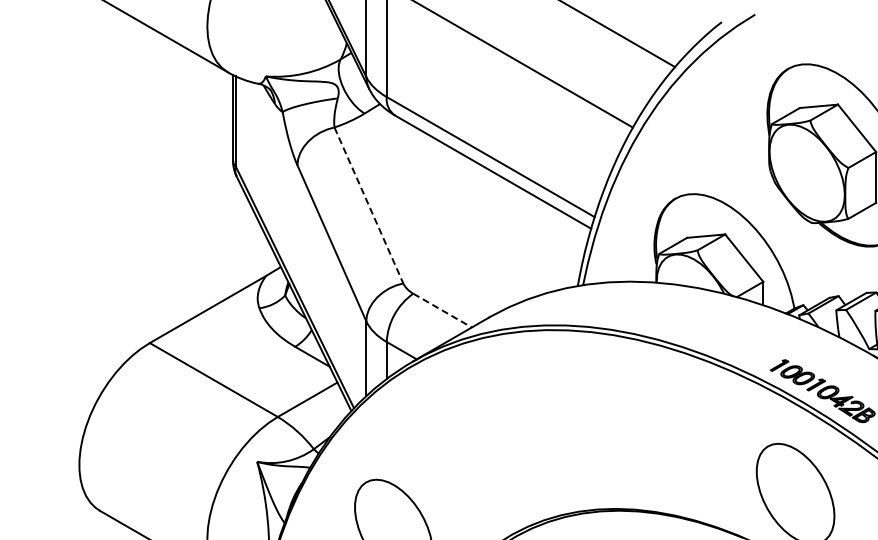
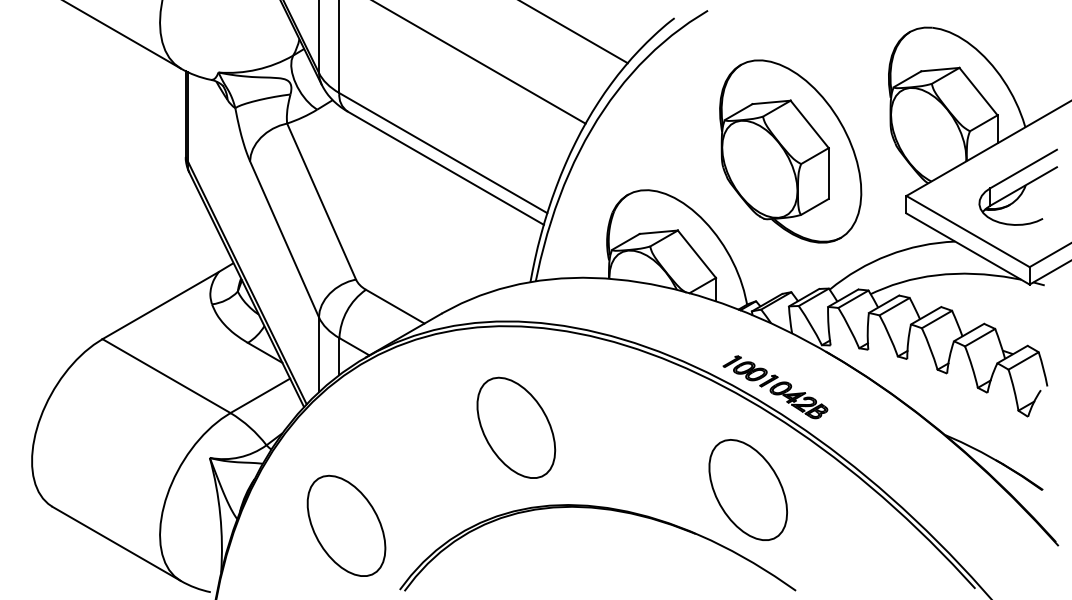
line: (368, 205) -> (321, 201), dashed -> solid
line: (442, 310) -> (395, 306), dashed -> solid
part: (563, 431) -> (516, 427), added

